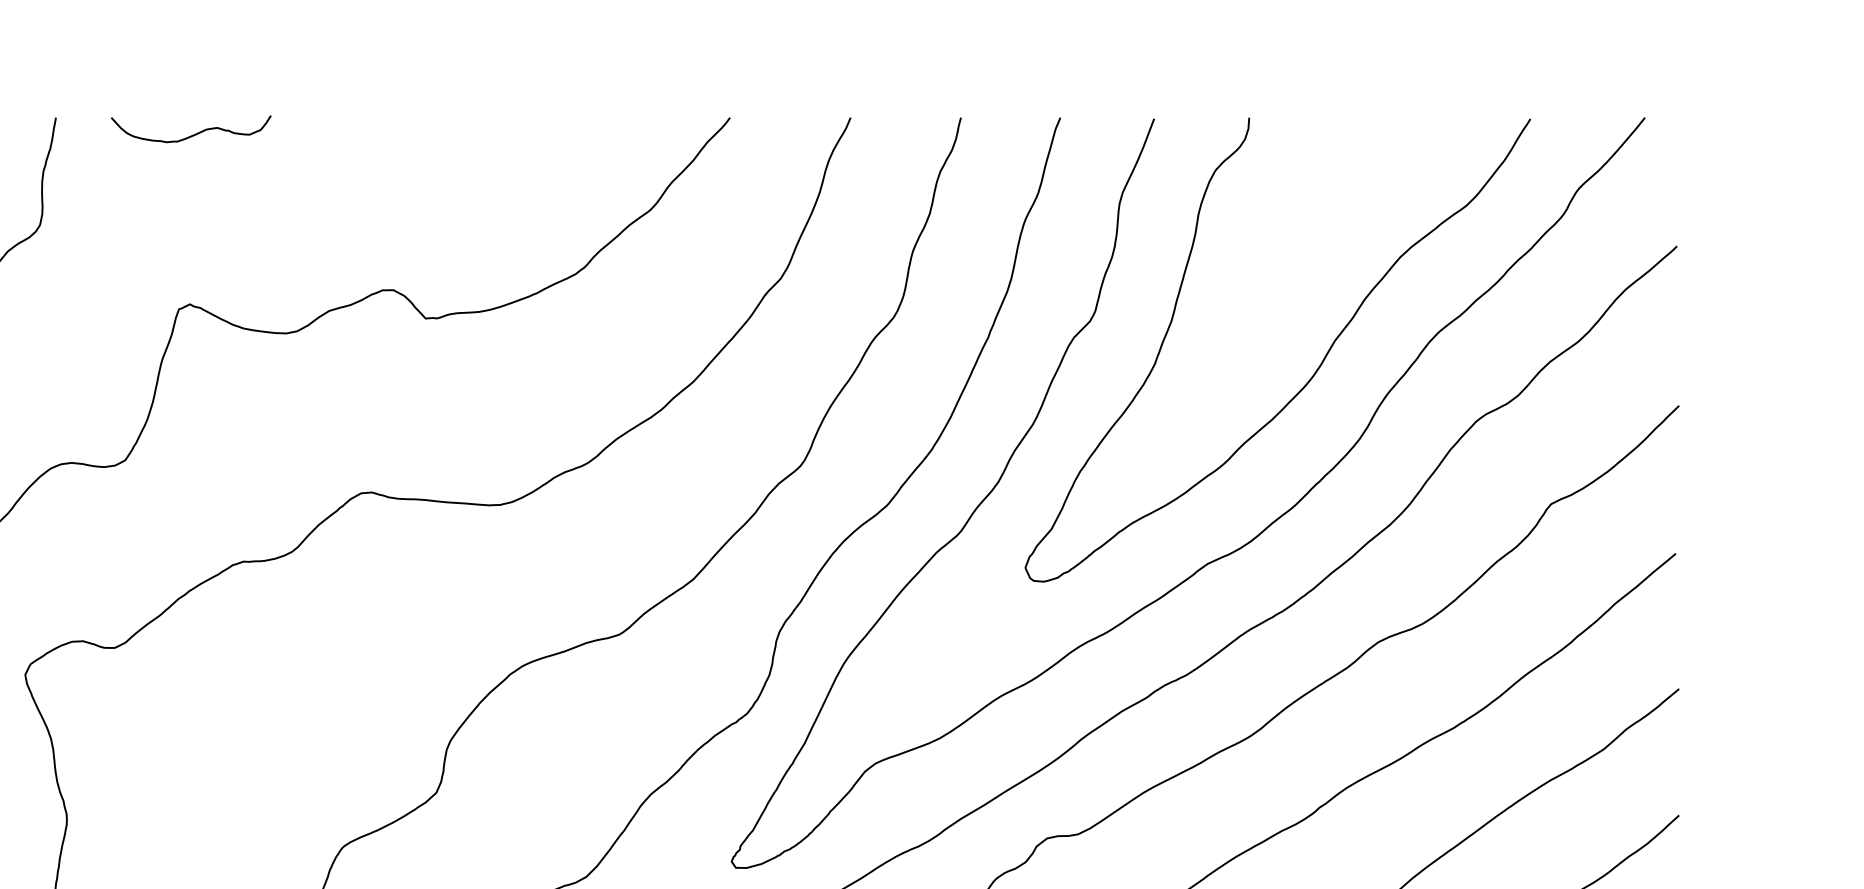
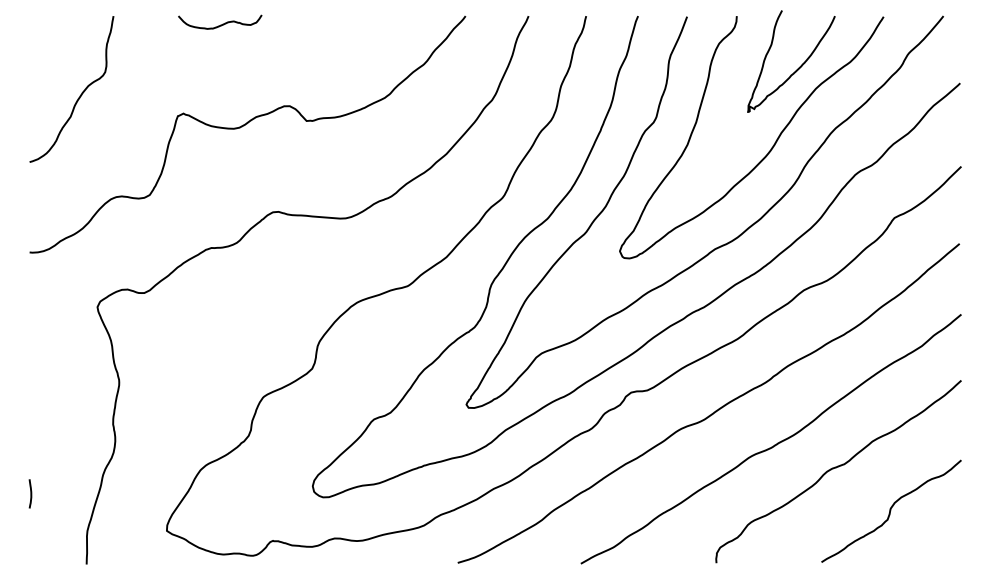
curve: (195, 131) -> (222, 23), moved
curve: (1367, 216) -> (798, 67), added

